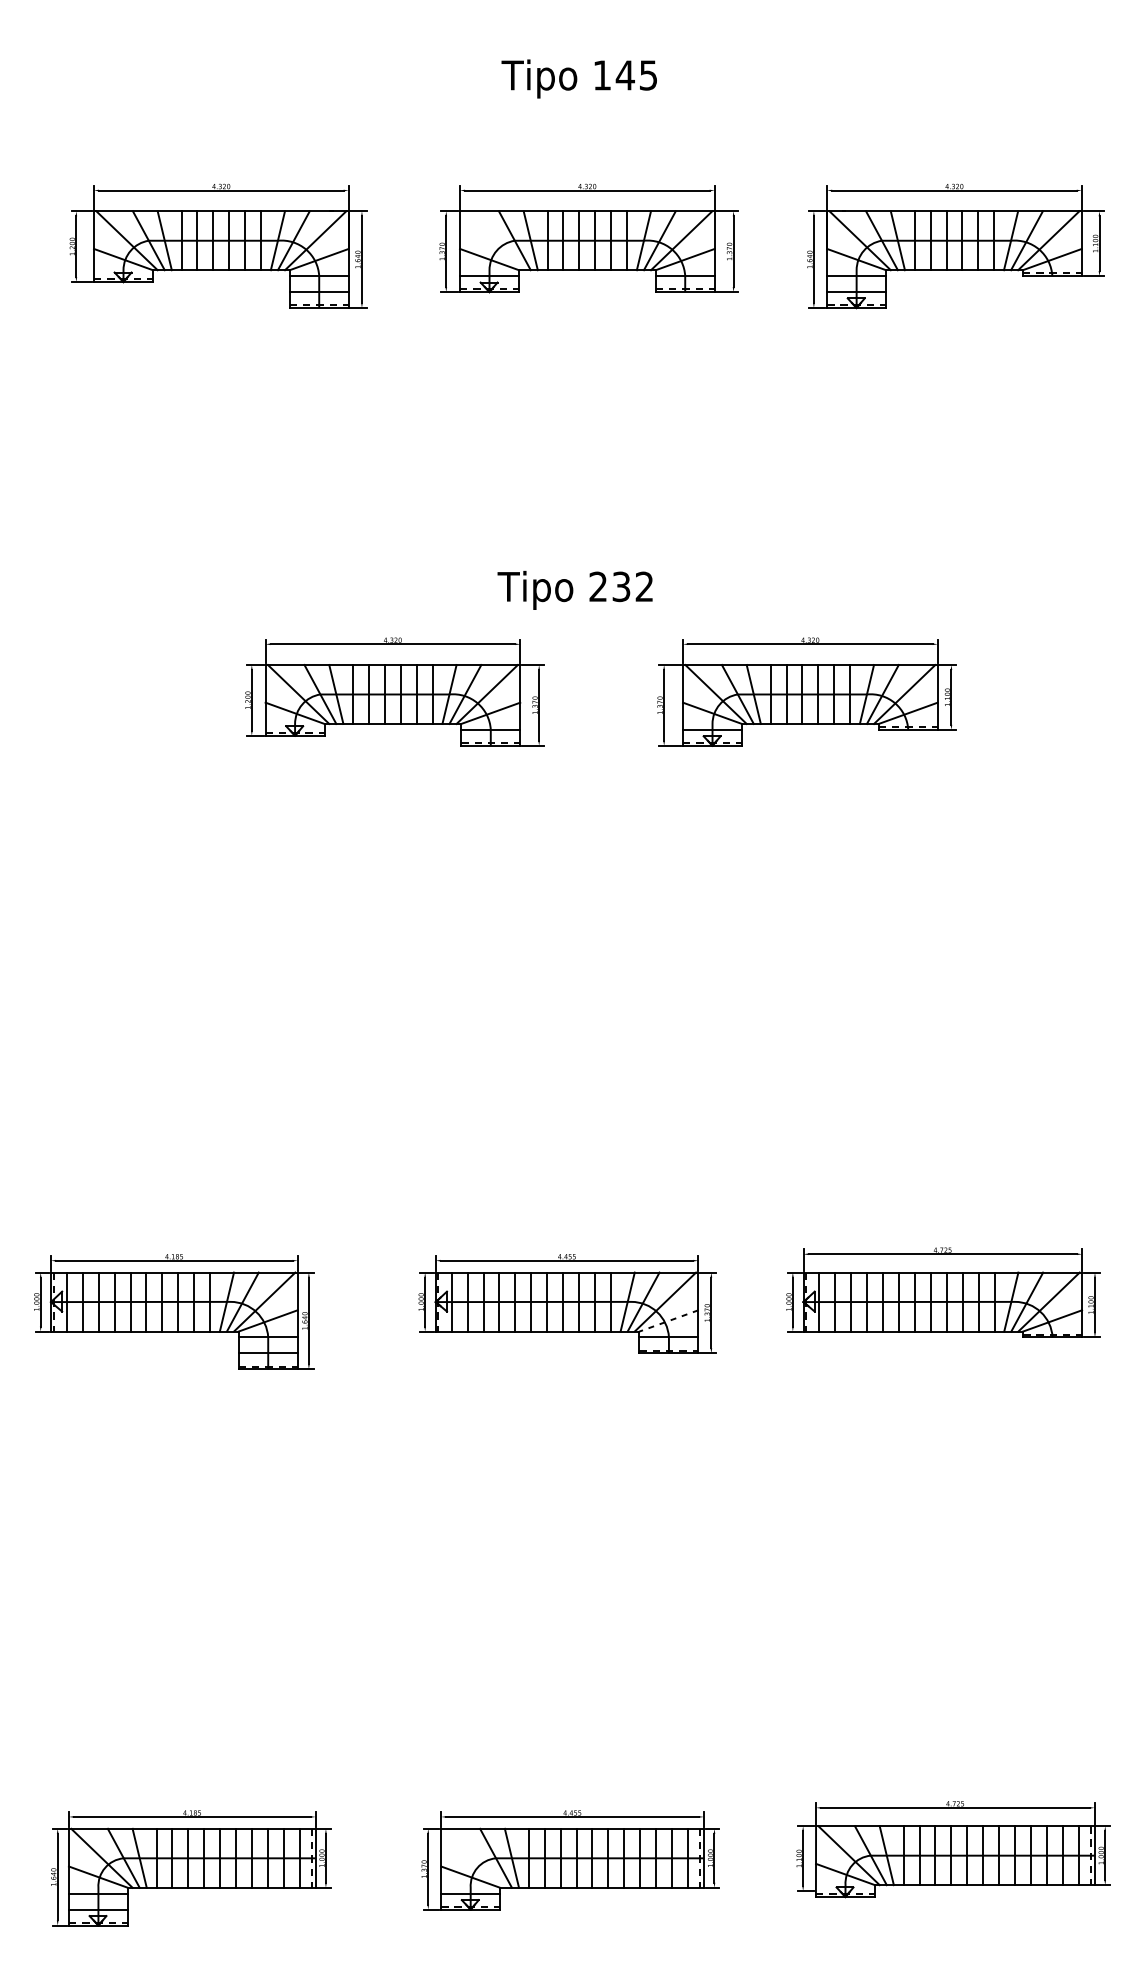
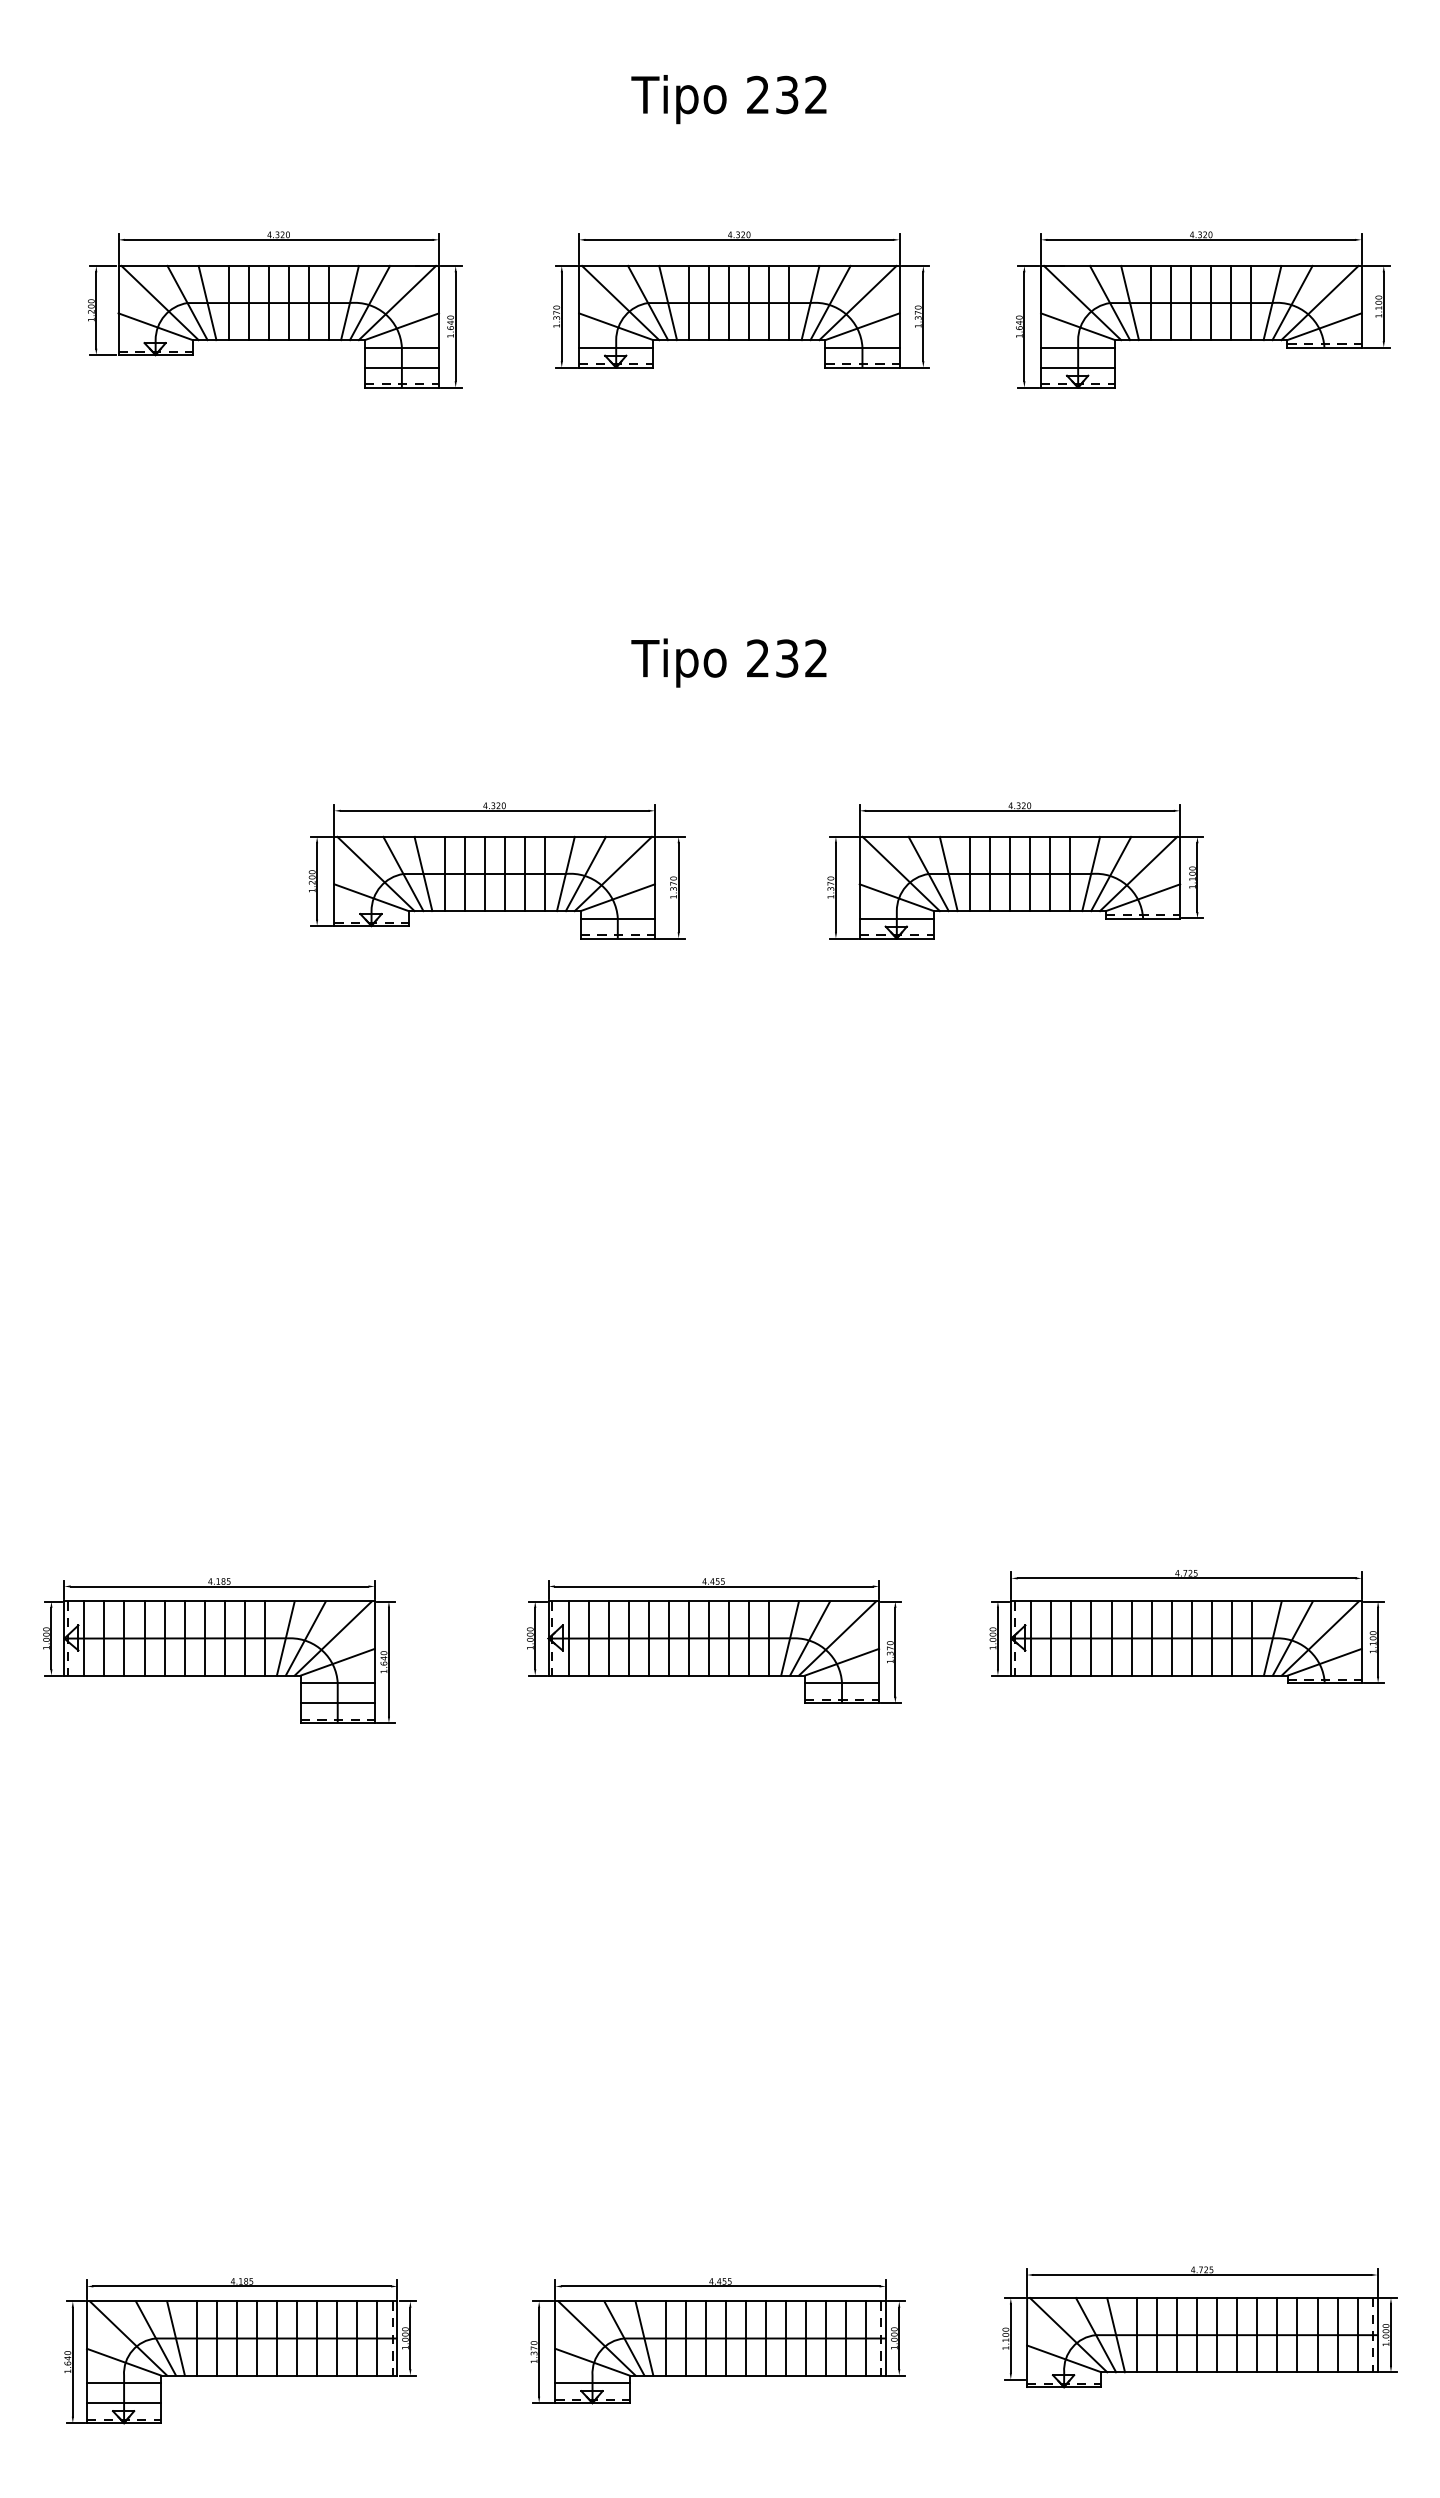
text: (624, 75) -> (786, 94), 145 -> 232
line: (492, 240) -> (620, 302), added
text: (574, 589) -> (728, 662), moved
line: (668, 1321) -> (841, 1662), dashed -> solid
line: (473, 1858) -> (596, 2338), added

